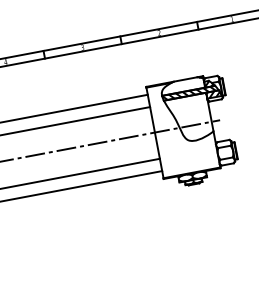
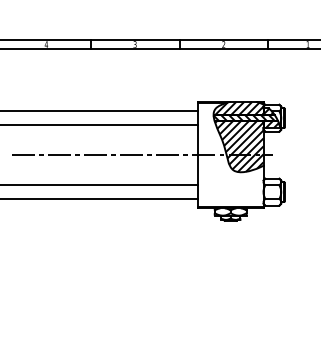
hatch: (182, 85) -> (238, 108), added
hatch: (189, 118) -> (239, 146), added

